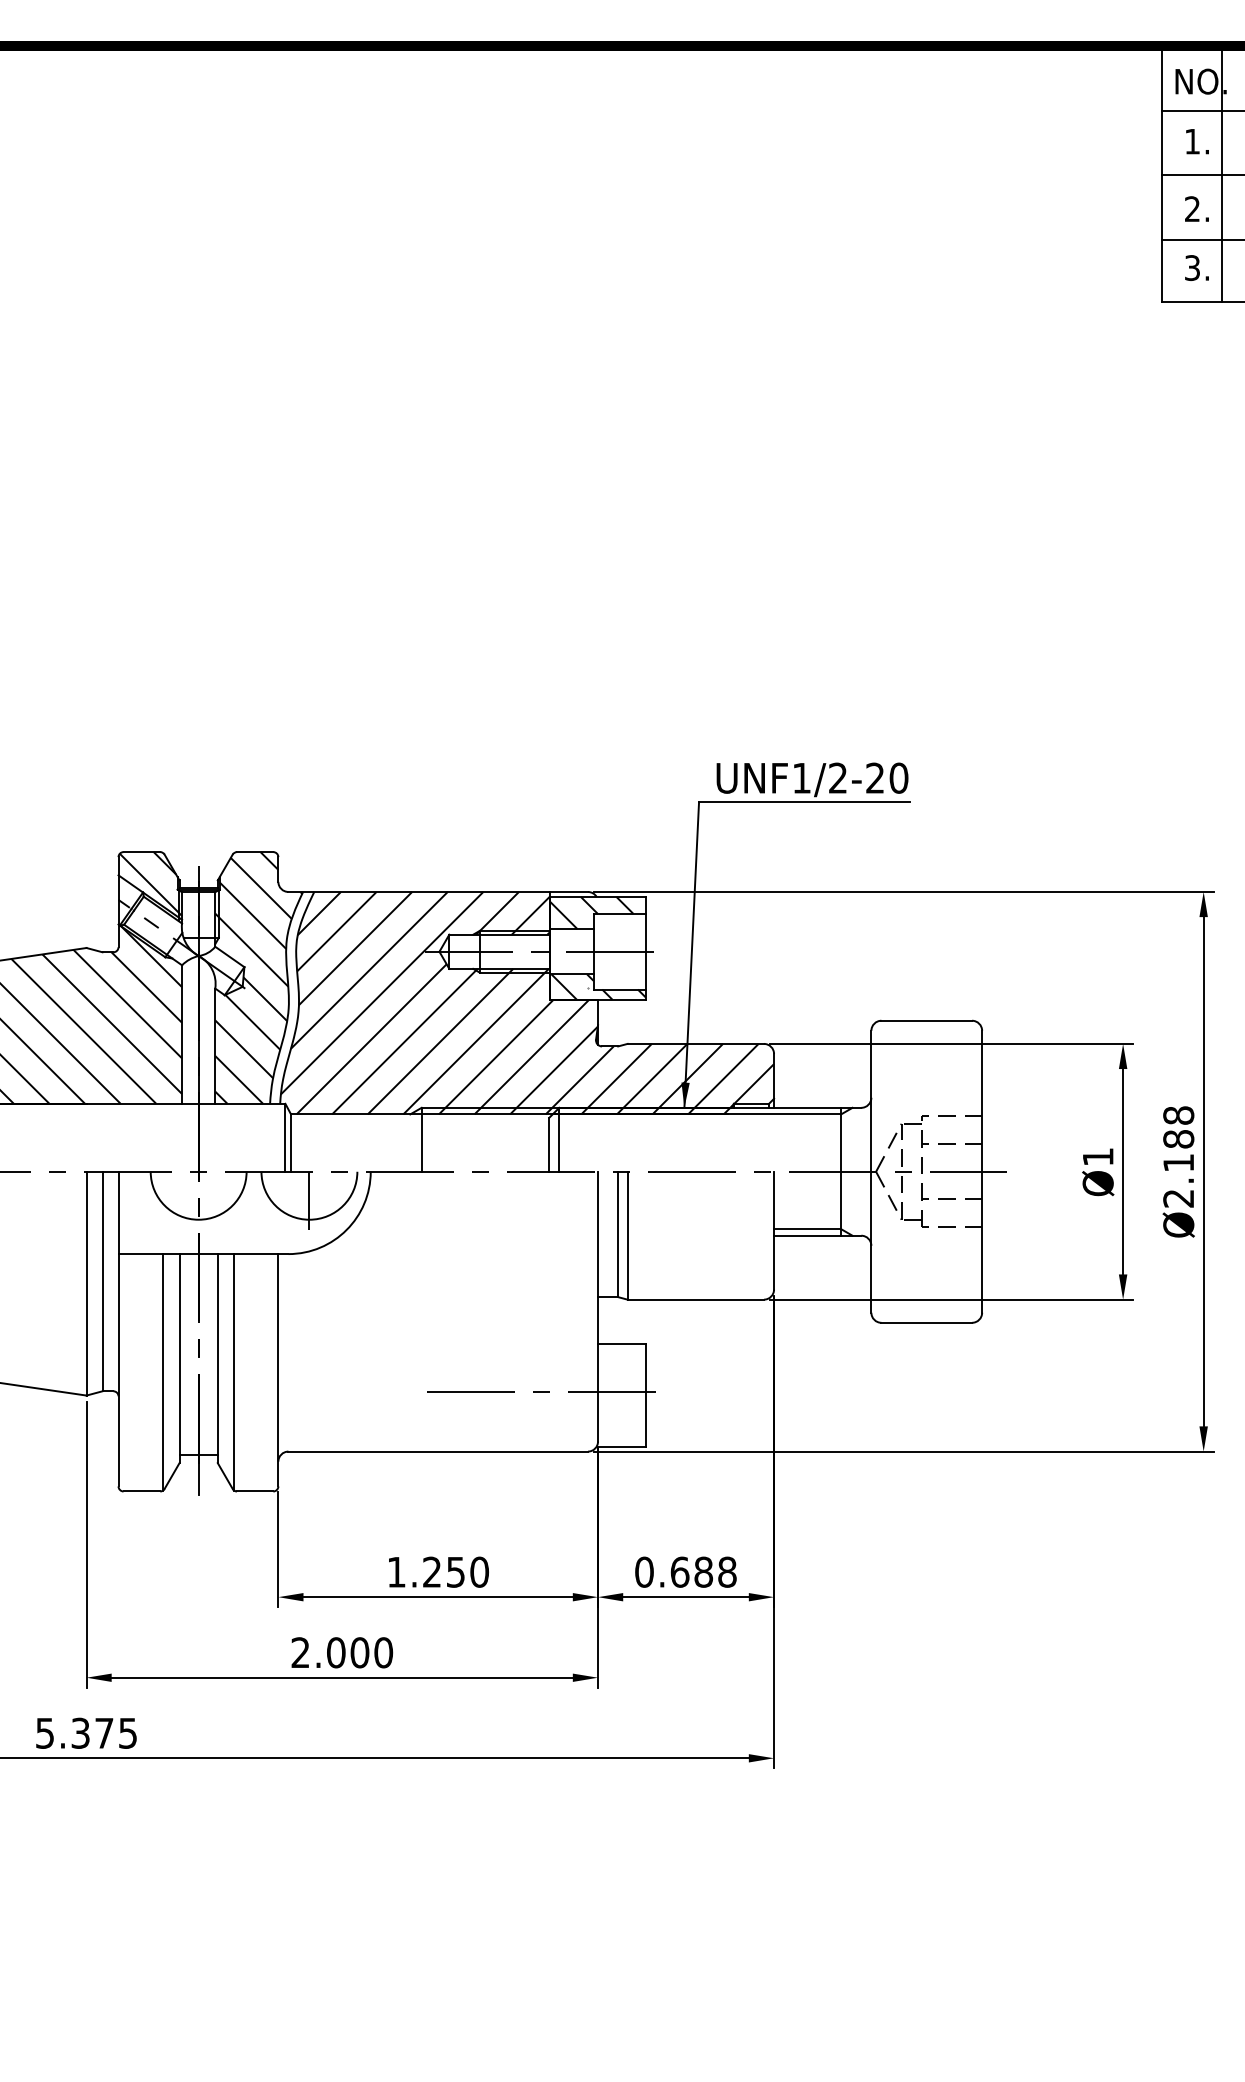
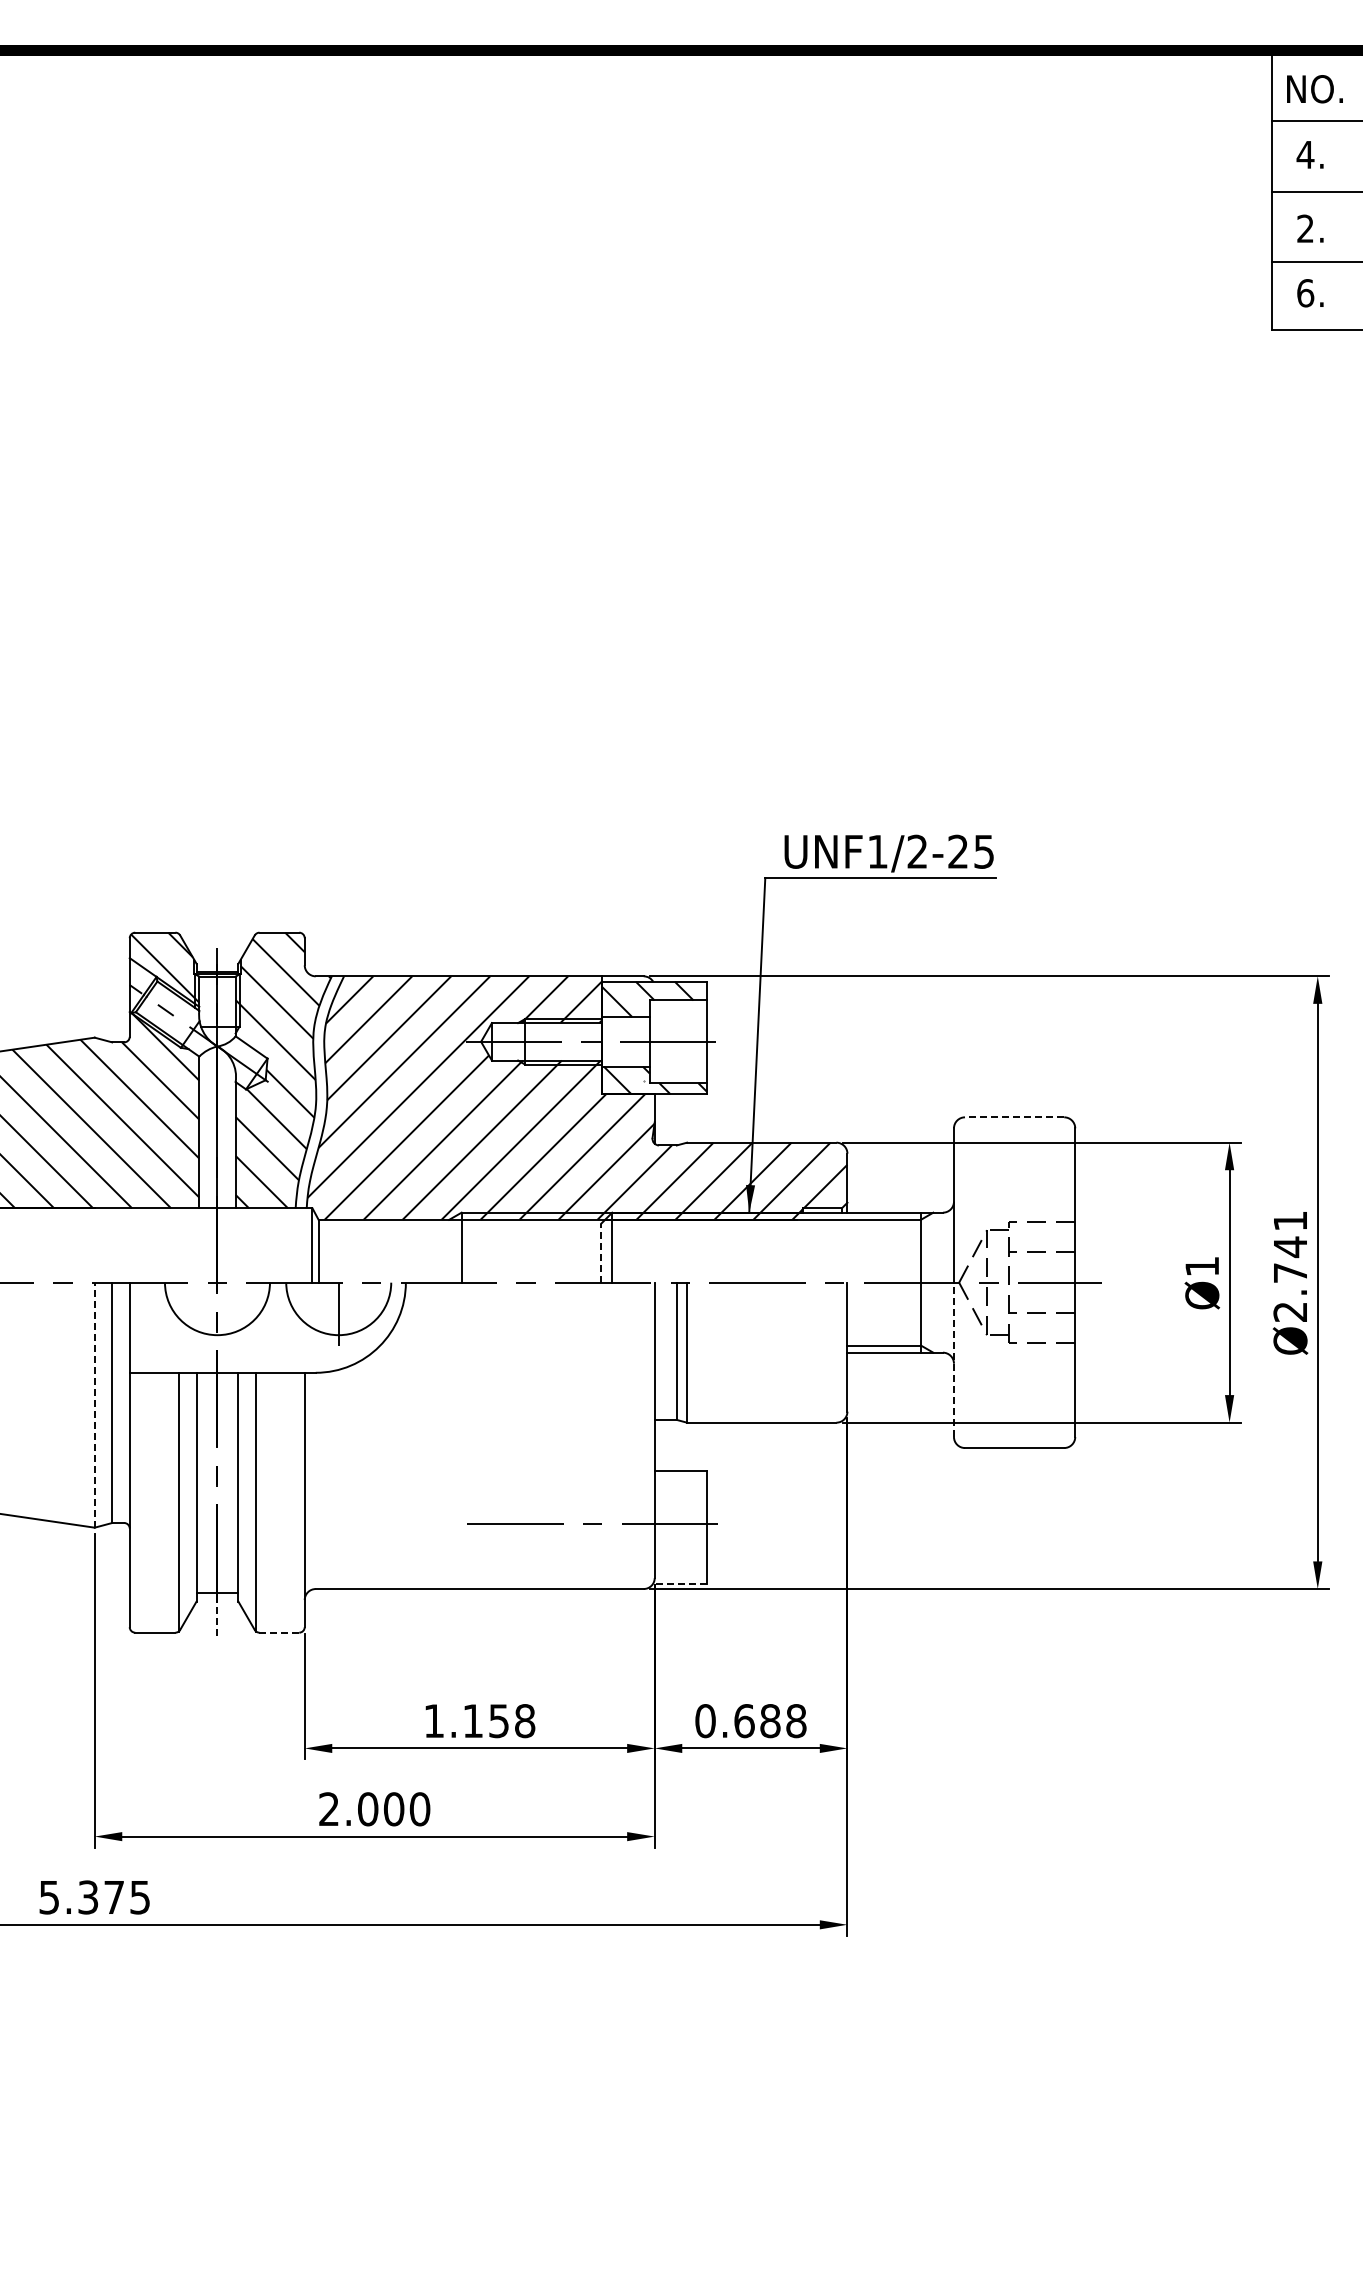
text: (1192, 141) -> (1305, 154), 1. -> 4.
line: (1222, 174) -> (1338, 190), removed
text: (1192, 268) -> (1305, 293), 3. -> 6.
text: (899, 777) -> (984, 851), UNF1/2-20 -> UNF1/2-25
line: (926, 1020) -> (1014, 1117), solid -> dashed
text: (1178, 1138) -> (1290, 1246), Ø2.188 -> Ø2.741
line: (549, 1144) -> (601, 1252), solid -> dashed
line: (870, 1241) -> (953, 1359), solid -> dashed
line: (86, 1283) -> (94, 1405), solid -> dashed
line: (621, 1446) -> (680, 1583), solid -> dashed
line: (198, 1478) -> (217, 1618), solid -> dashed
line: (255, 1491) -> (279, 1632), solid -> dashed
text: (456, 1571) -> (499, 1720), 1.250 -> 1.158

